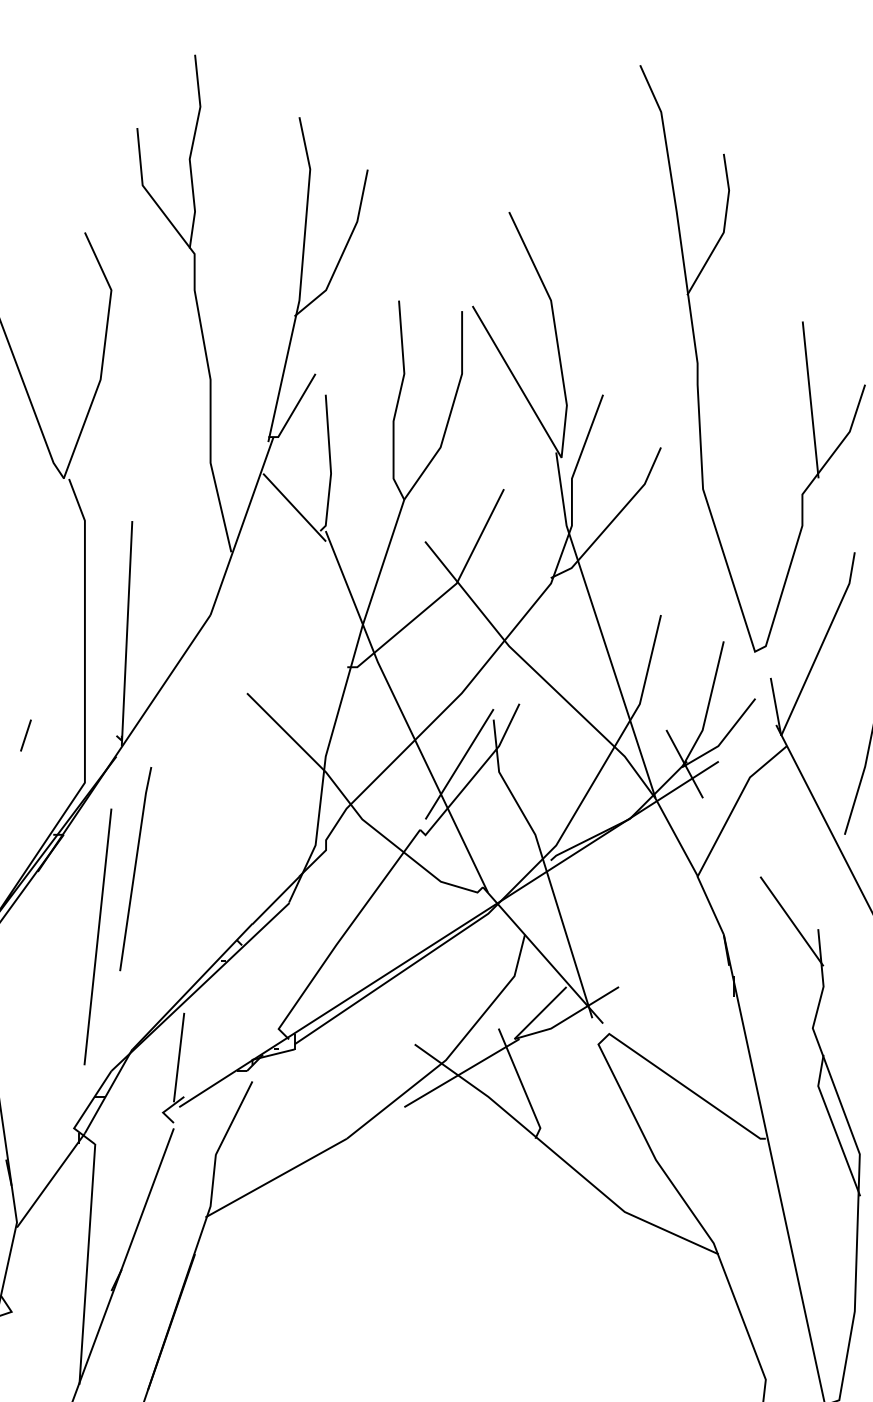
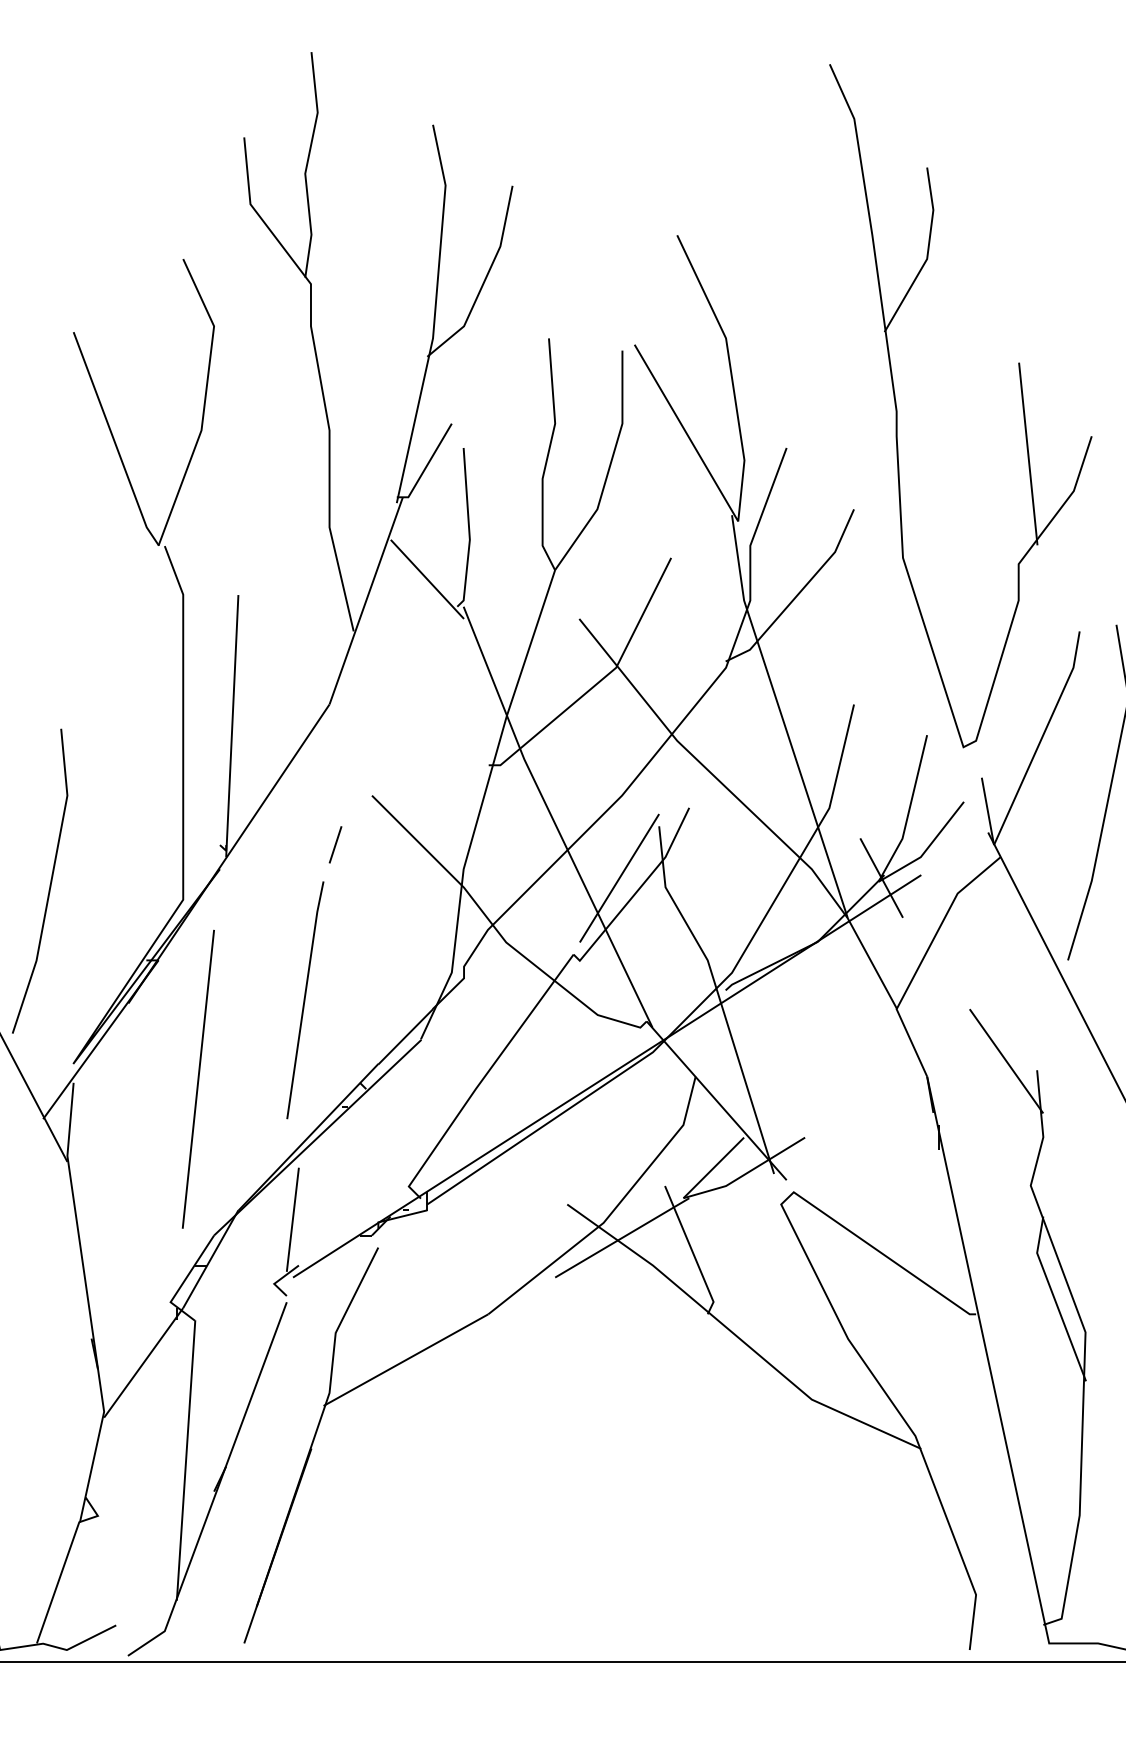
line: (25, 735) -> (335, 844), moved
curve: (135, 869) -> (305, 1000), moved

